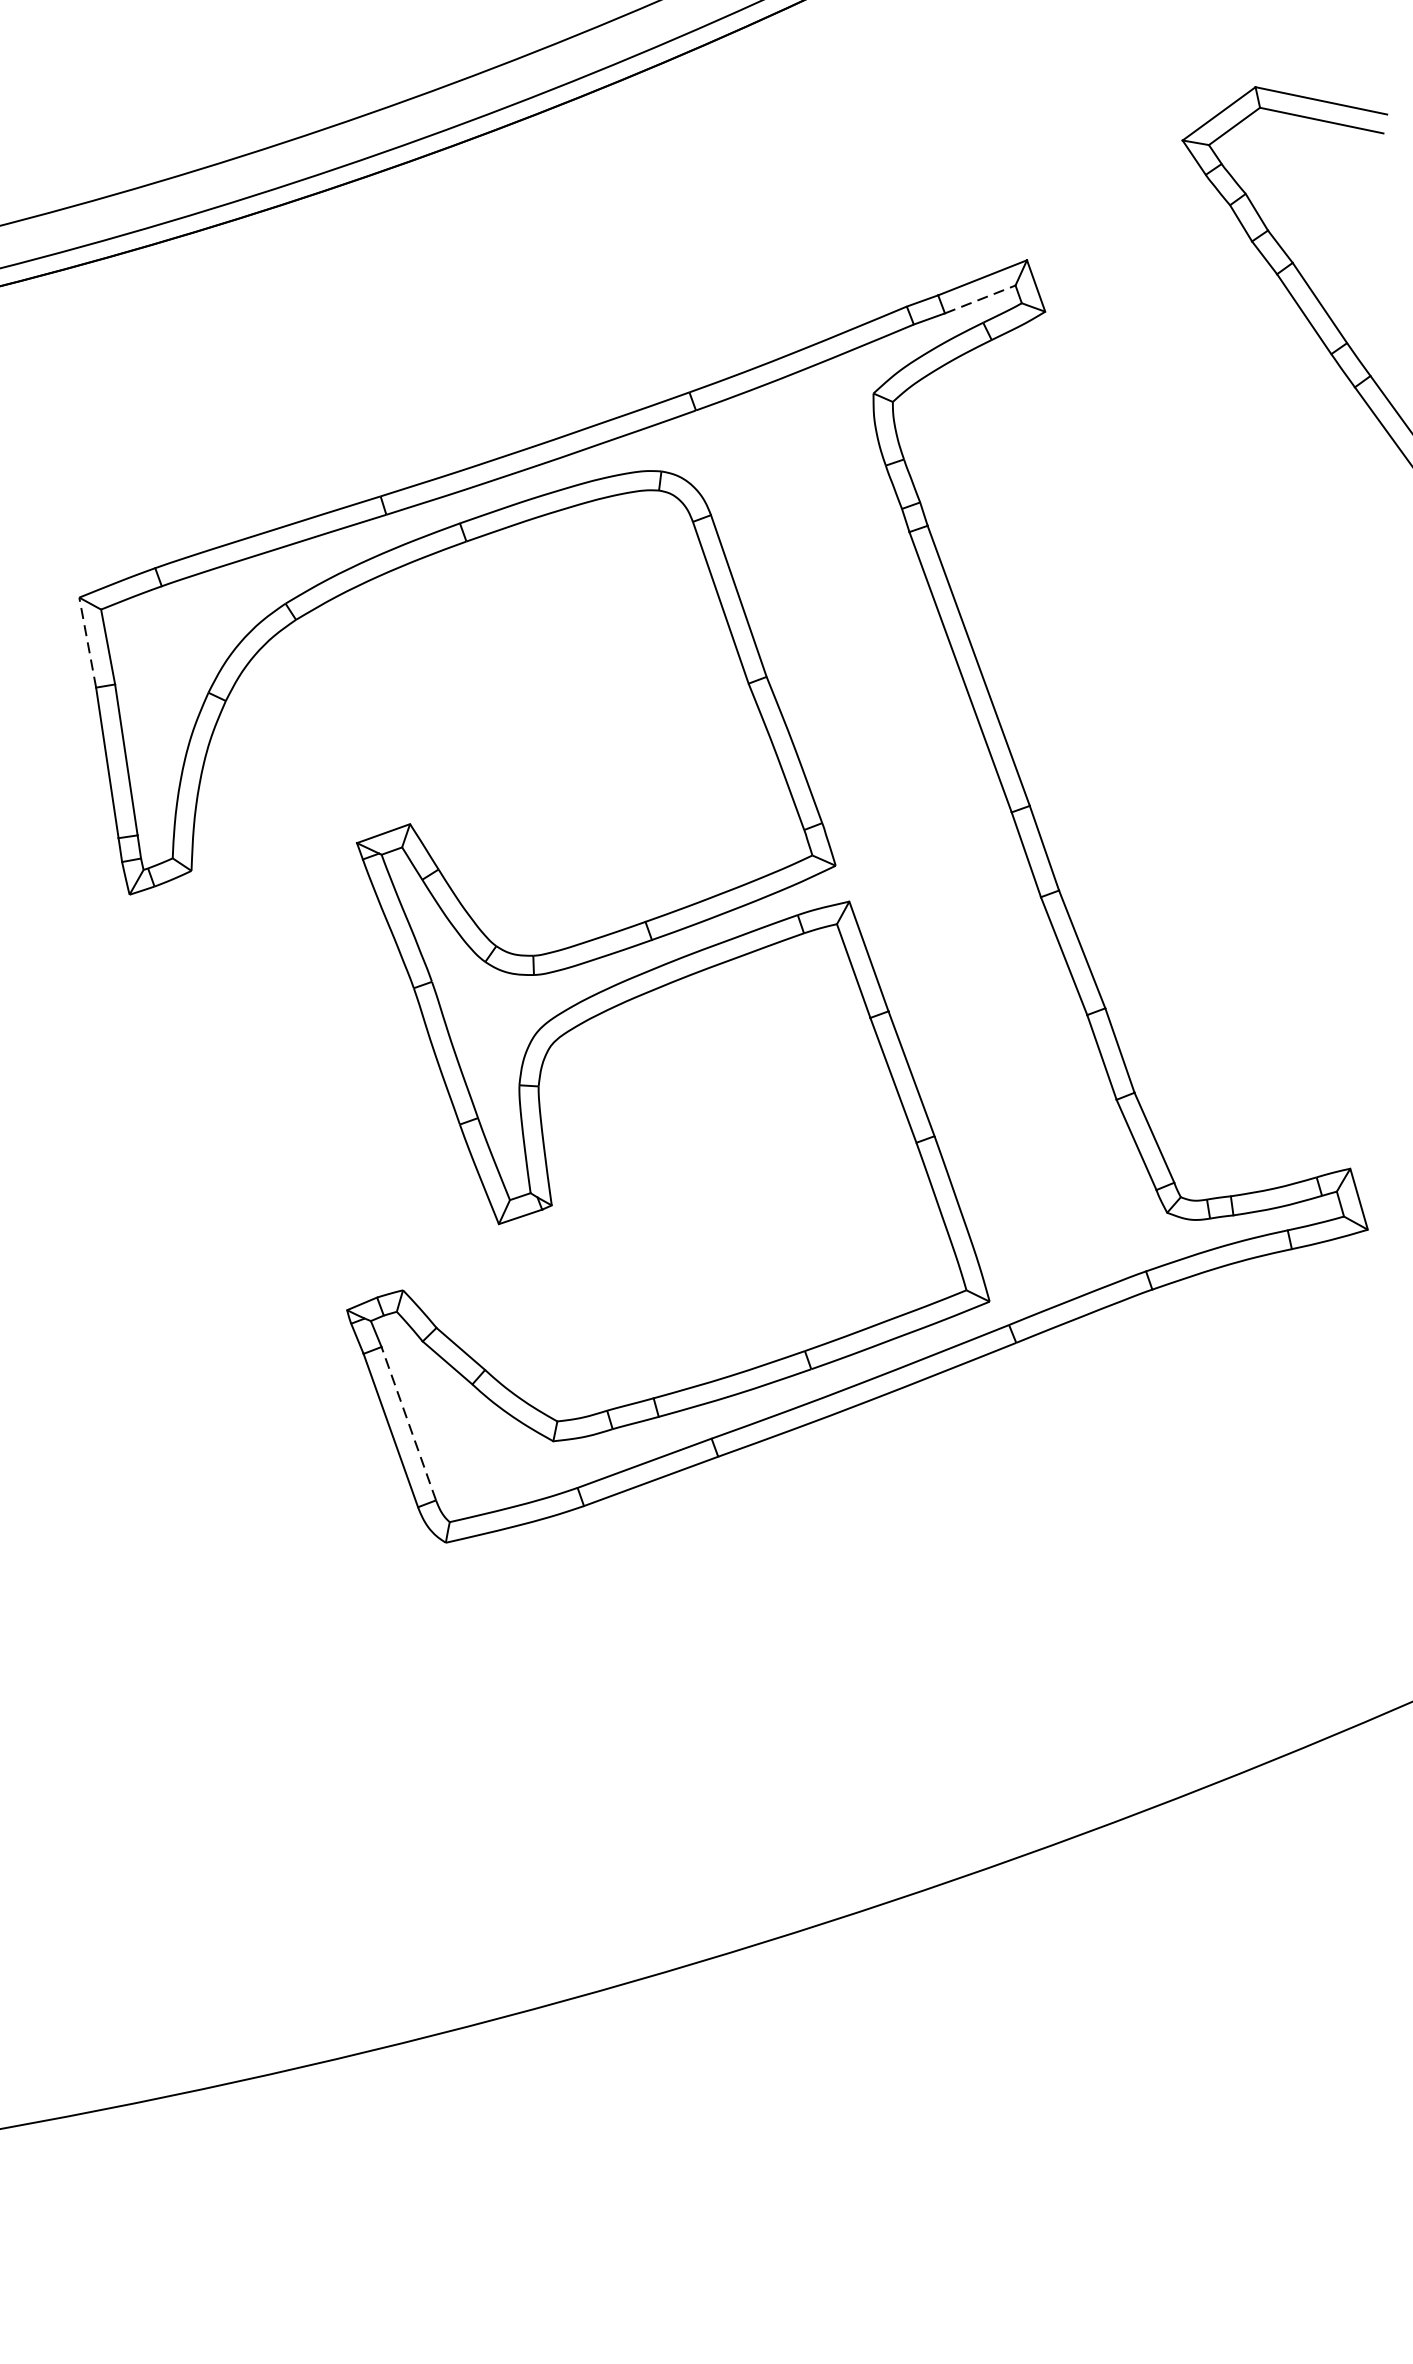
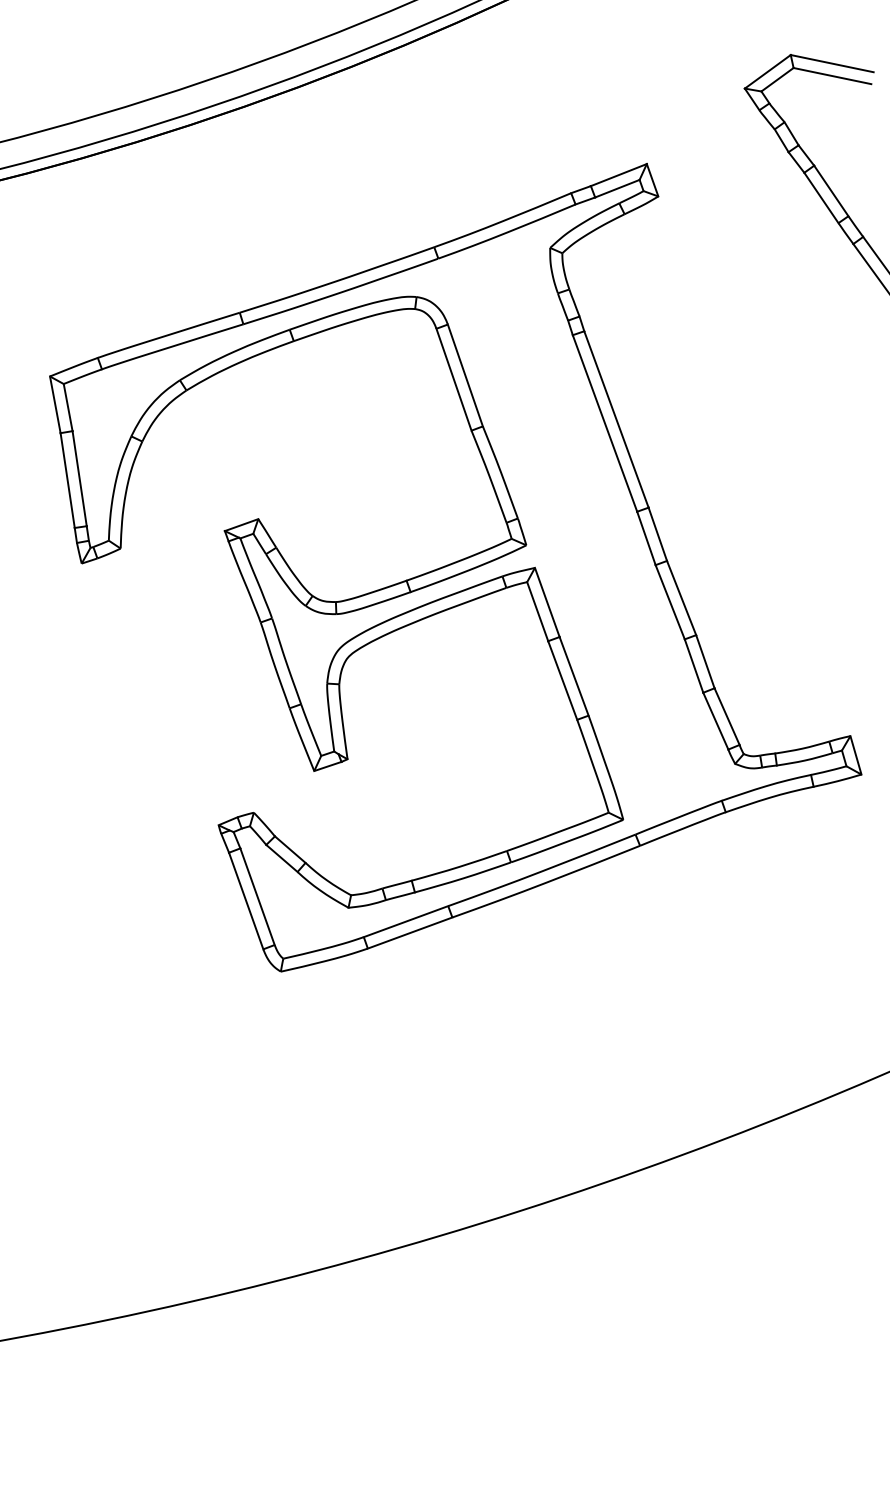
line: (980, 299) -> (617, 188), dashed -> solid
line: (88, 642) -> (55, 404), dashed -> solid
line: (408, 1423) -> (257, 896), dashed -> solid

